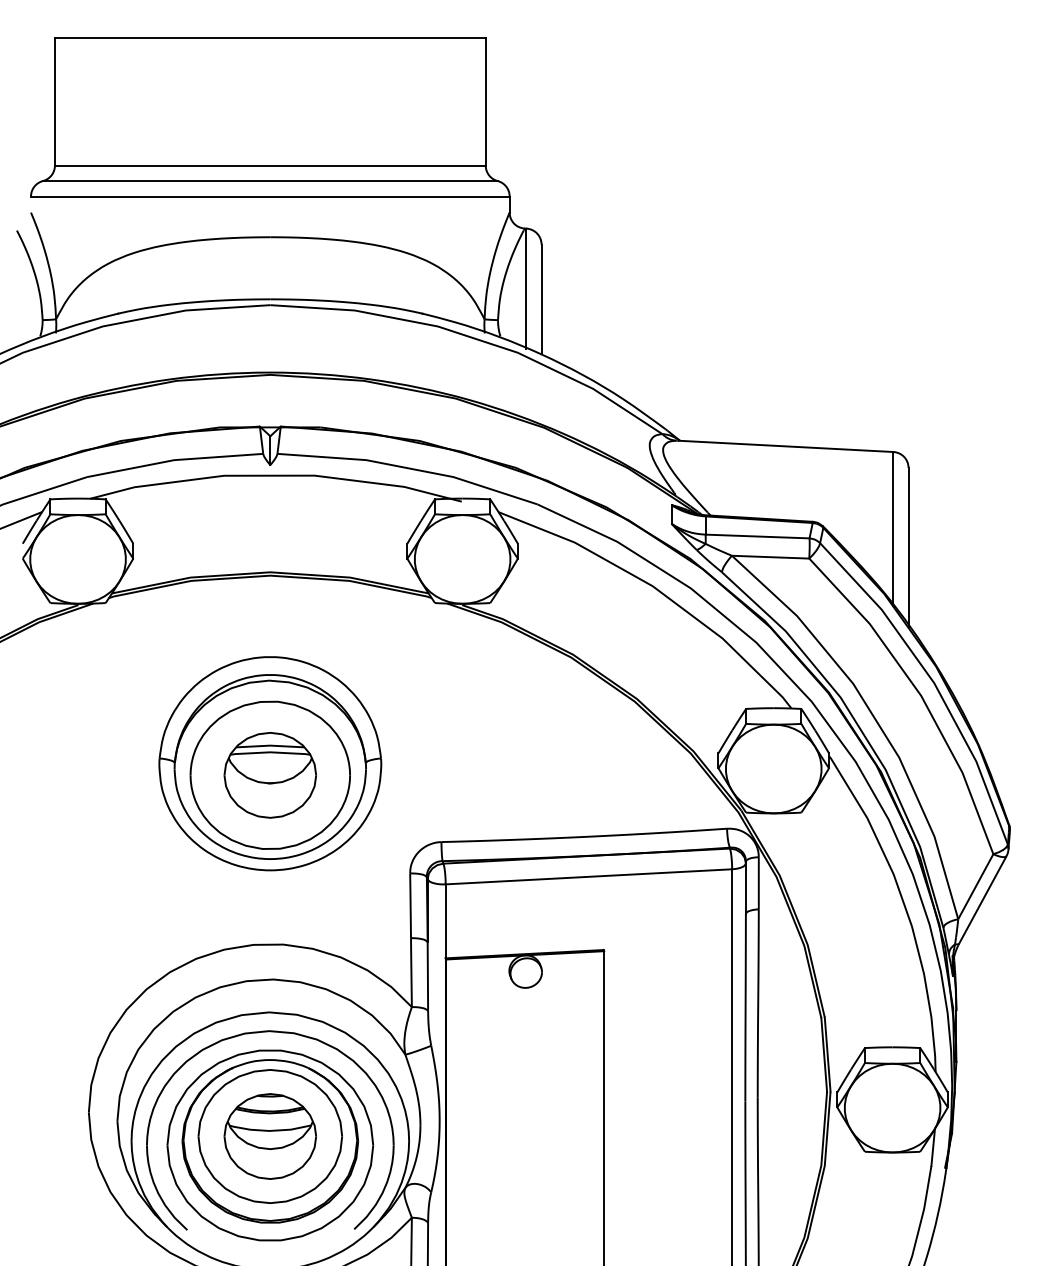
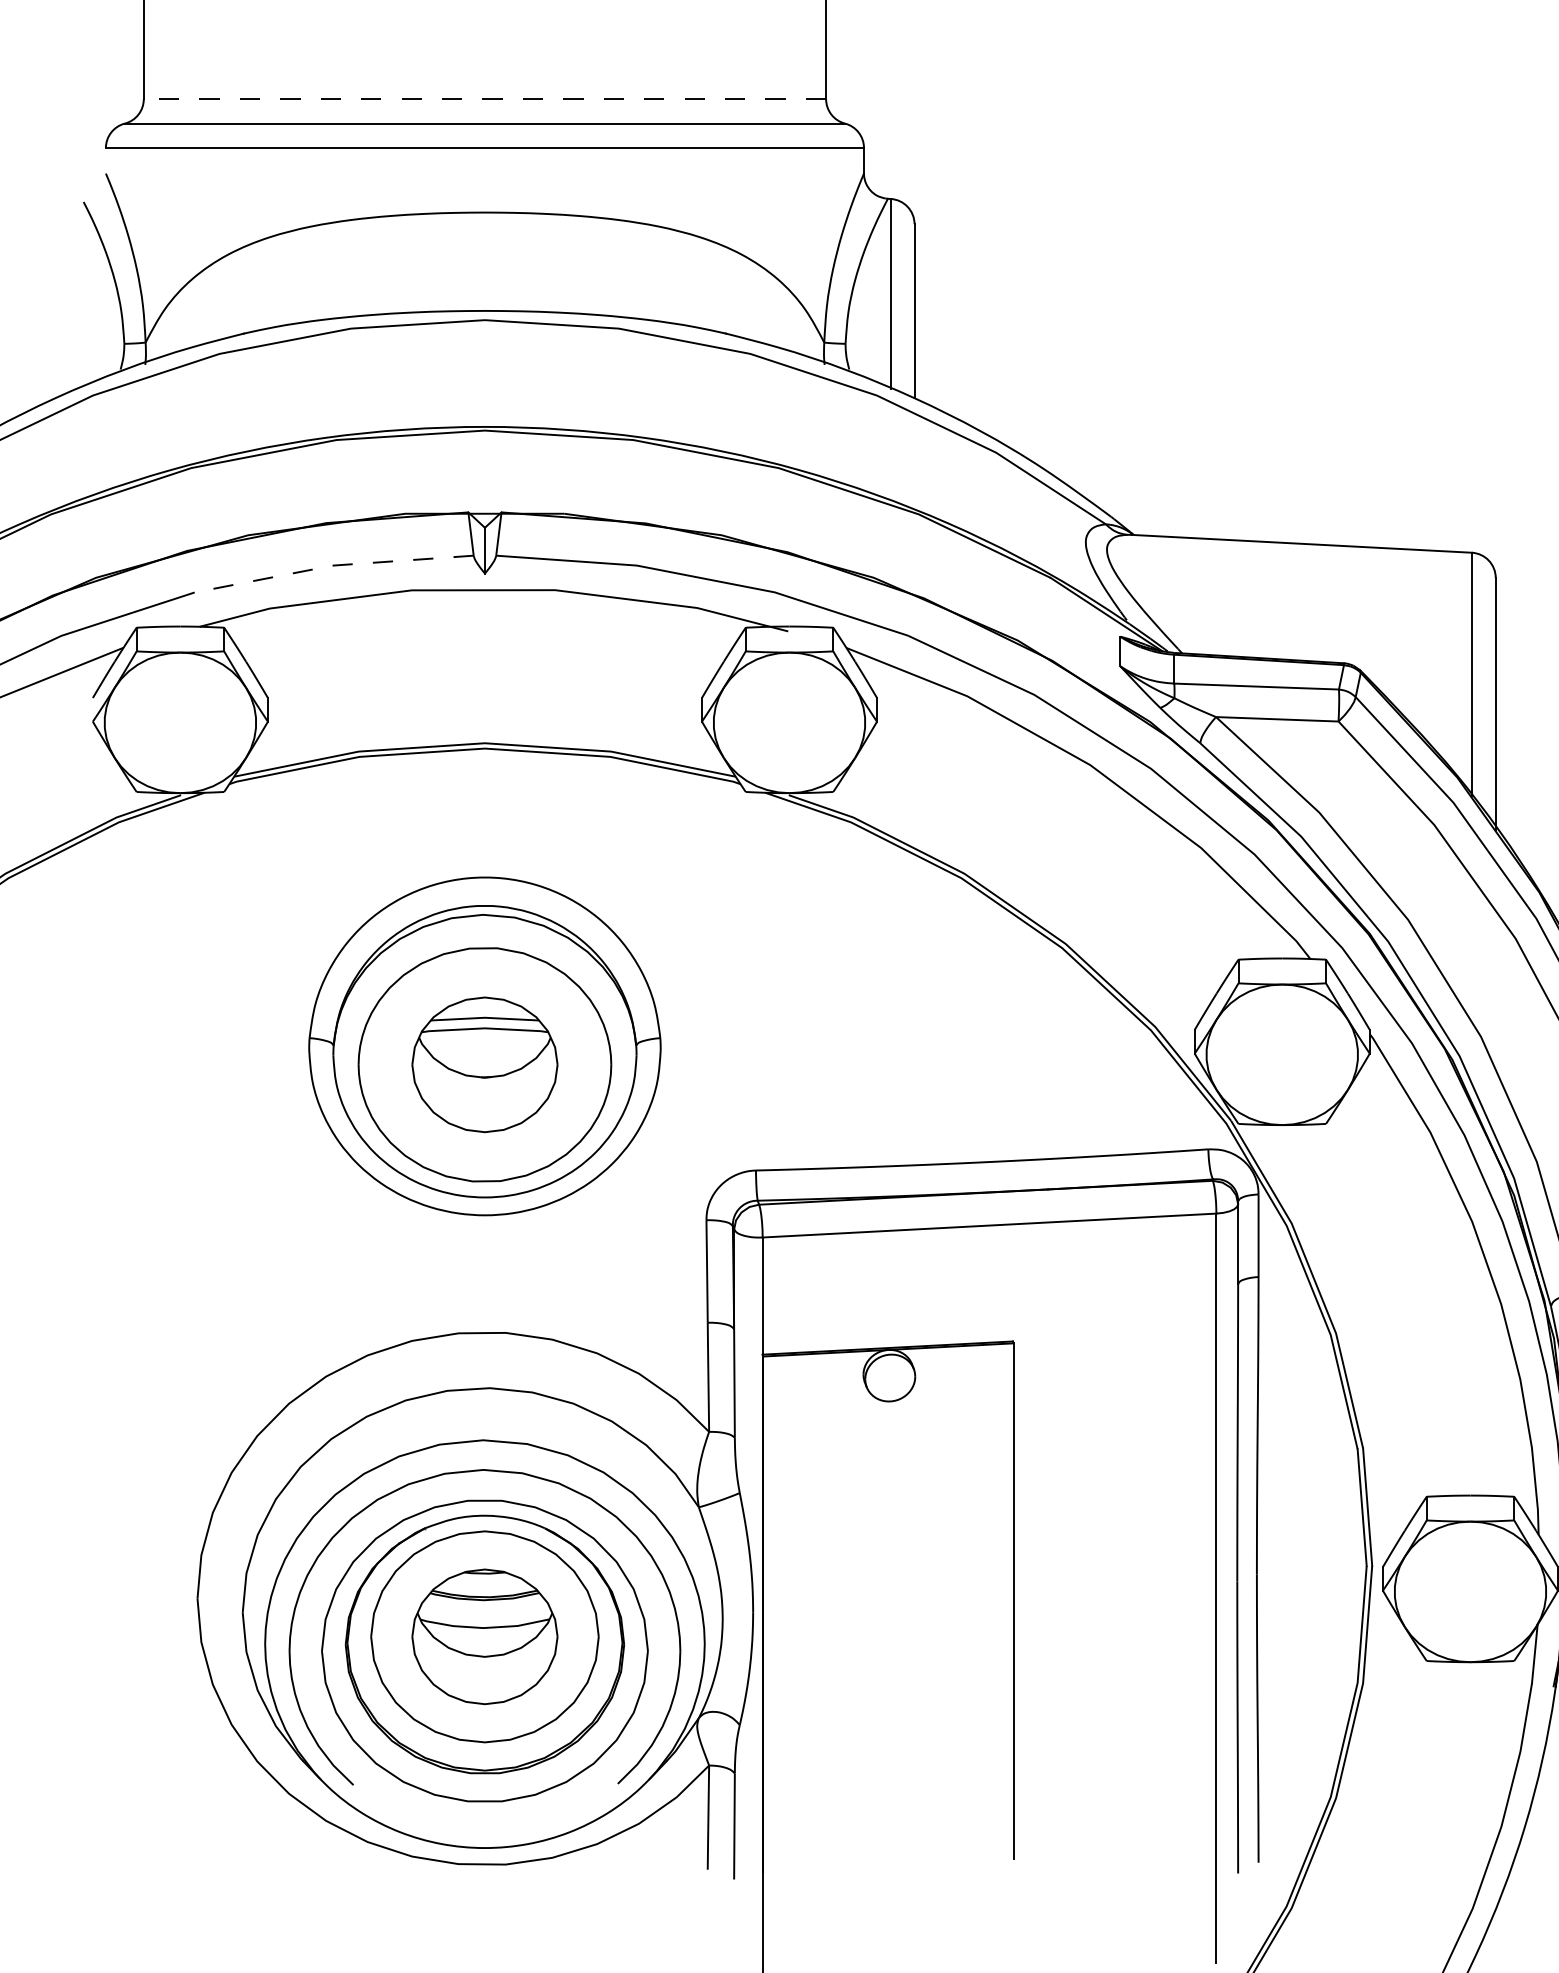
line: (269, 165) -> (483, 98), solid -> dashed
line: (174, 460) -> (333, 566), solid -> dashed

